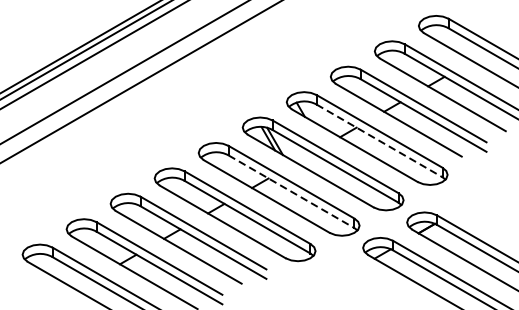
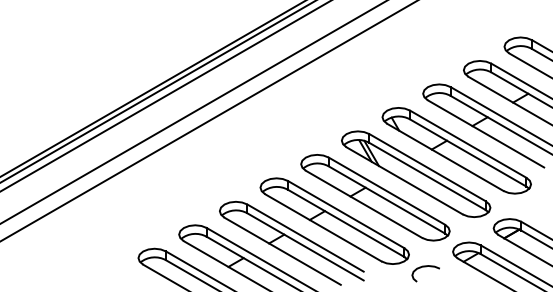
line: (379, 141) -> (468, 153), dashed -> solid
line: (292, 192) -> (387, 200), dashed -> solid
curve: (333, 264) -> (425, 267), added

